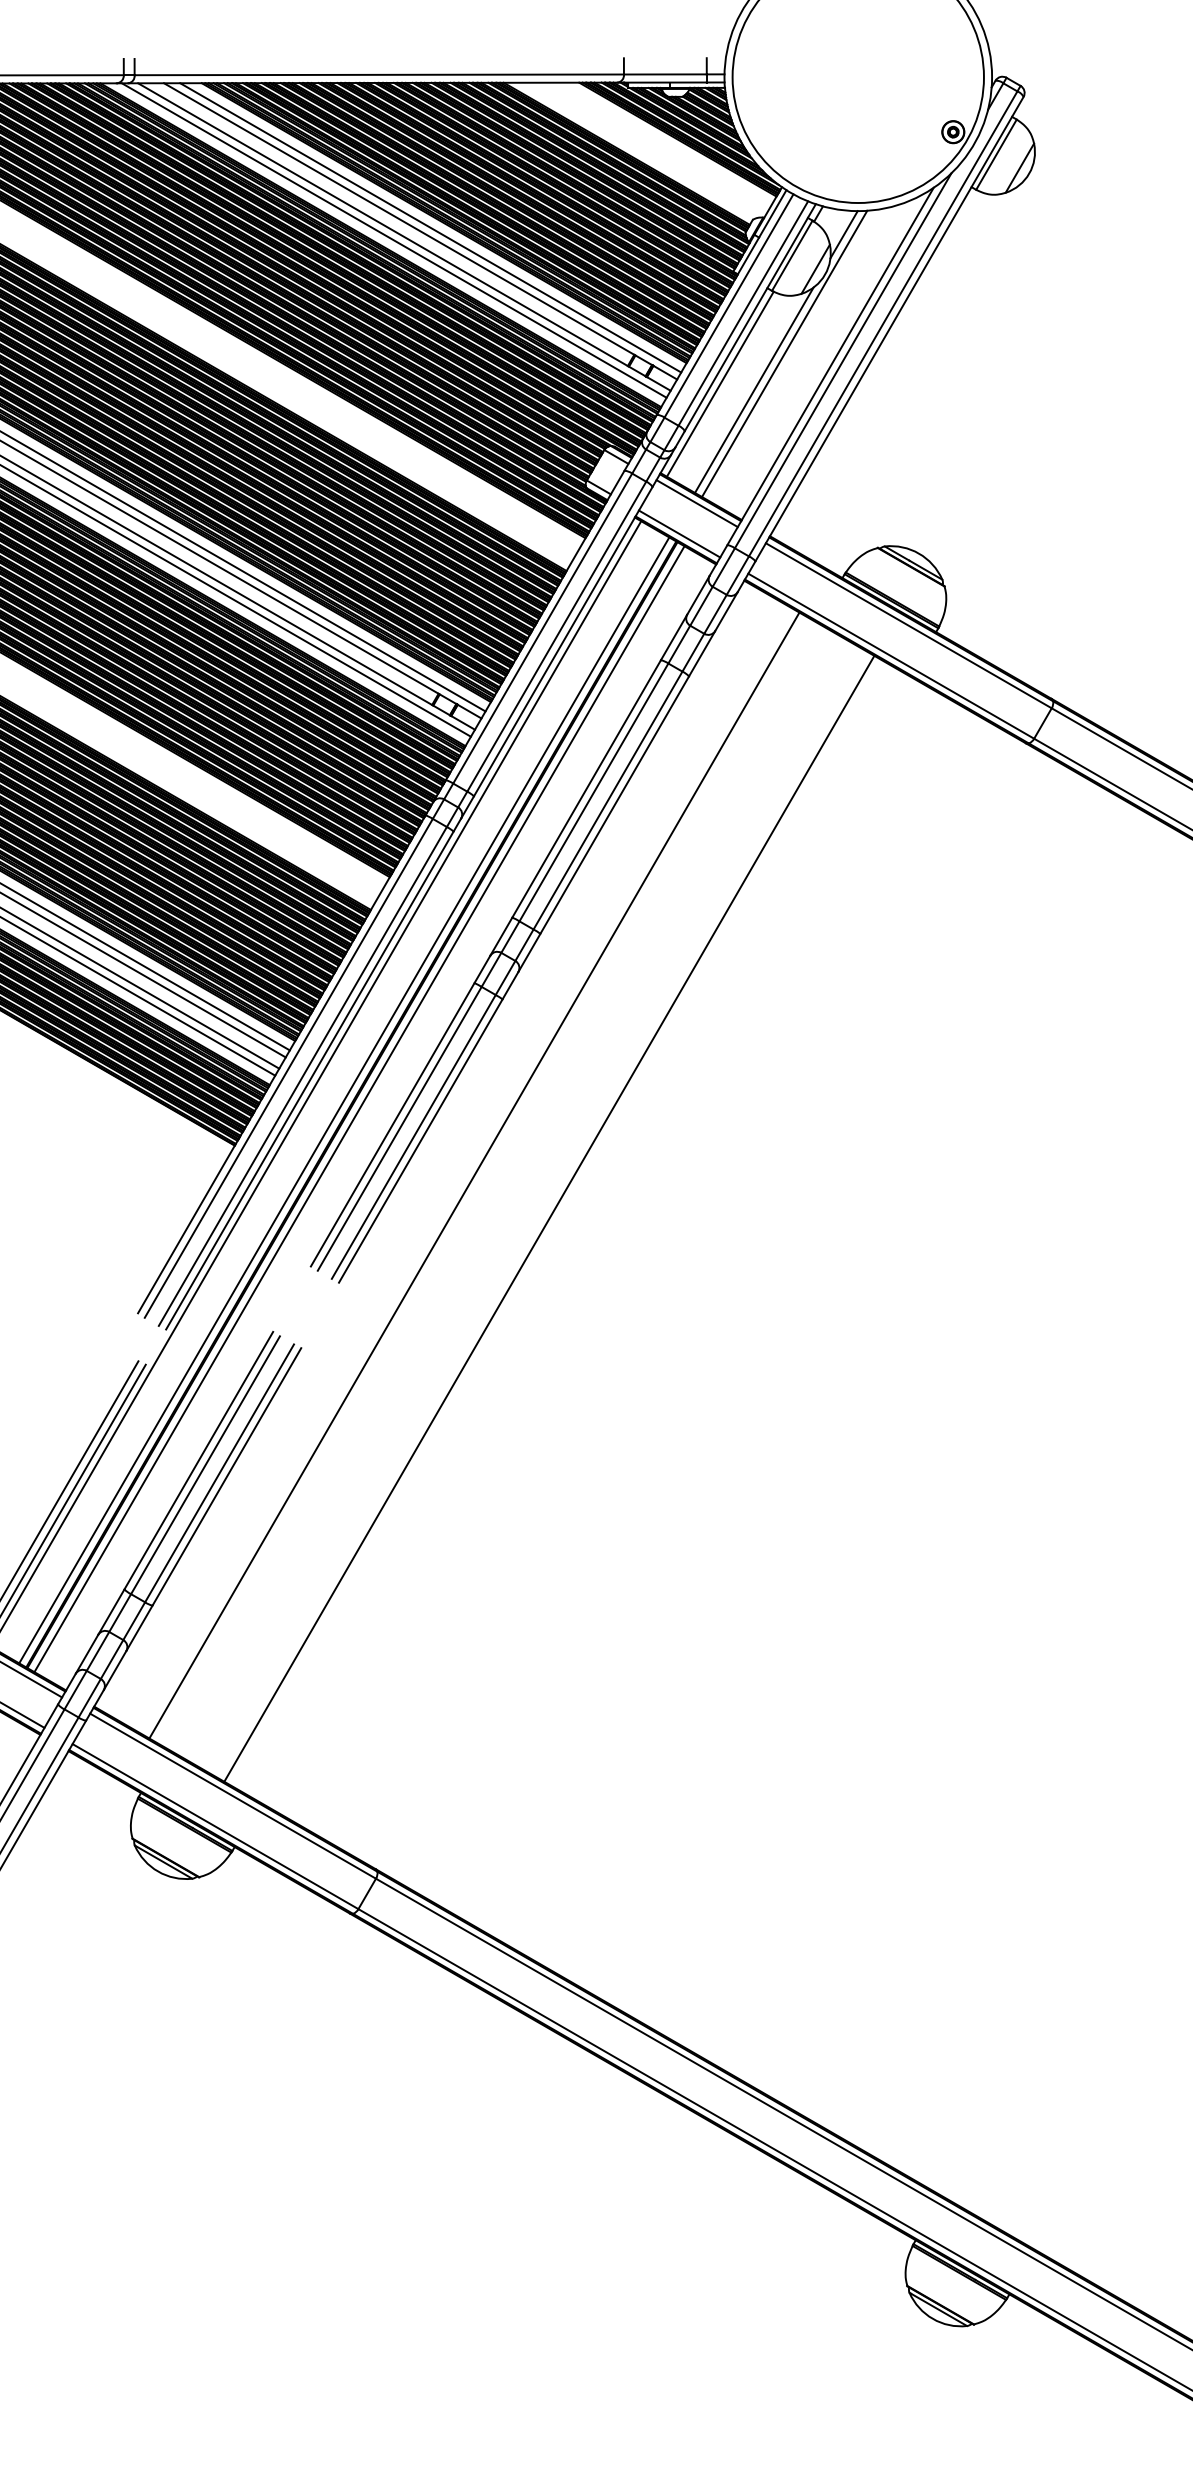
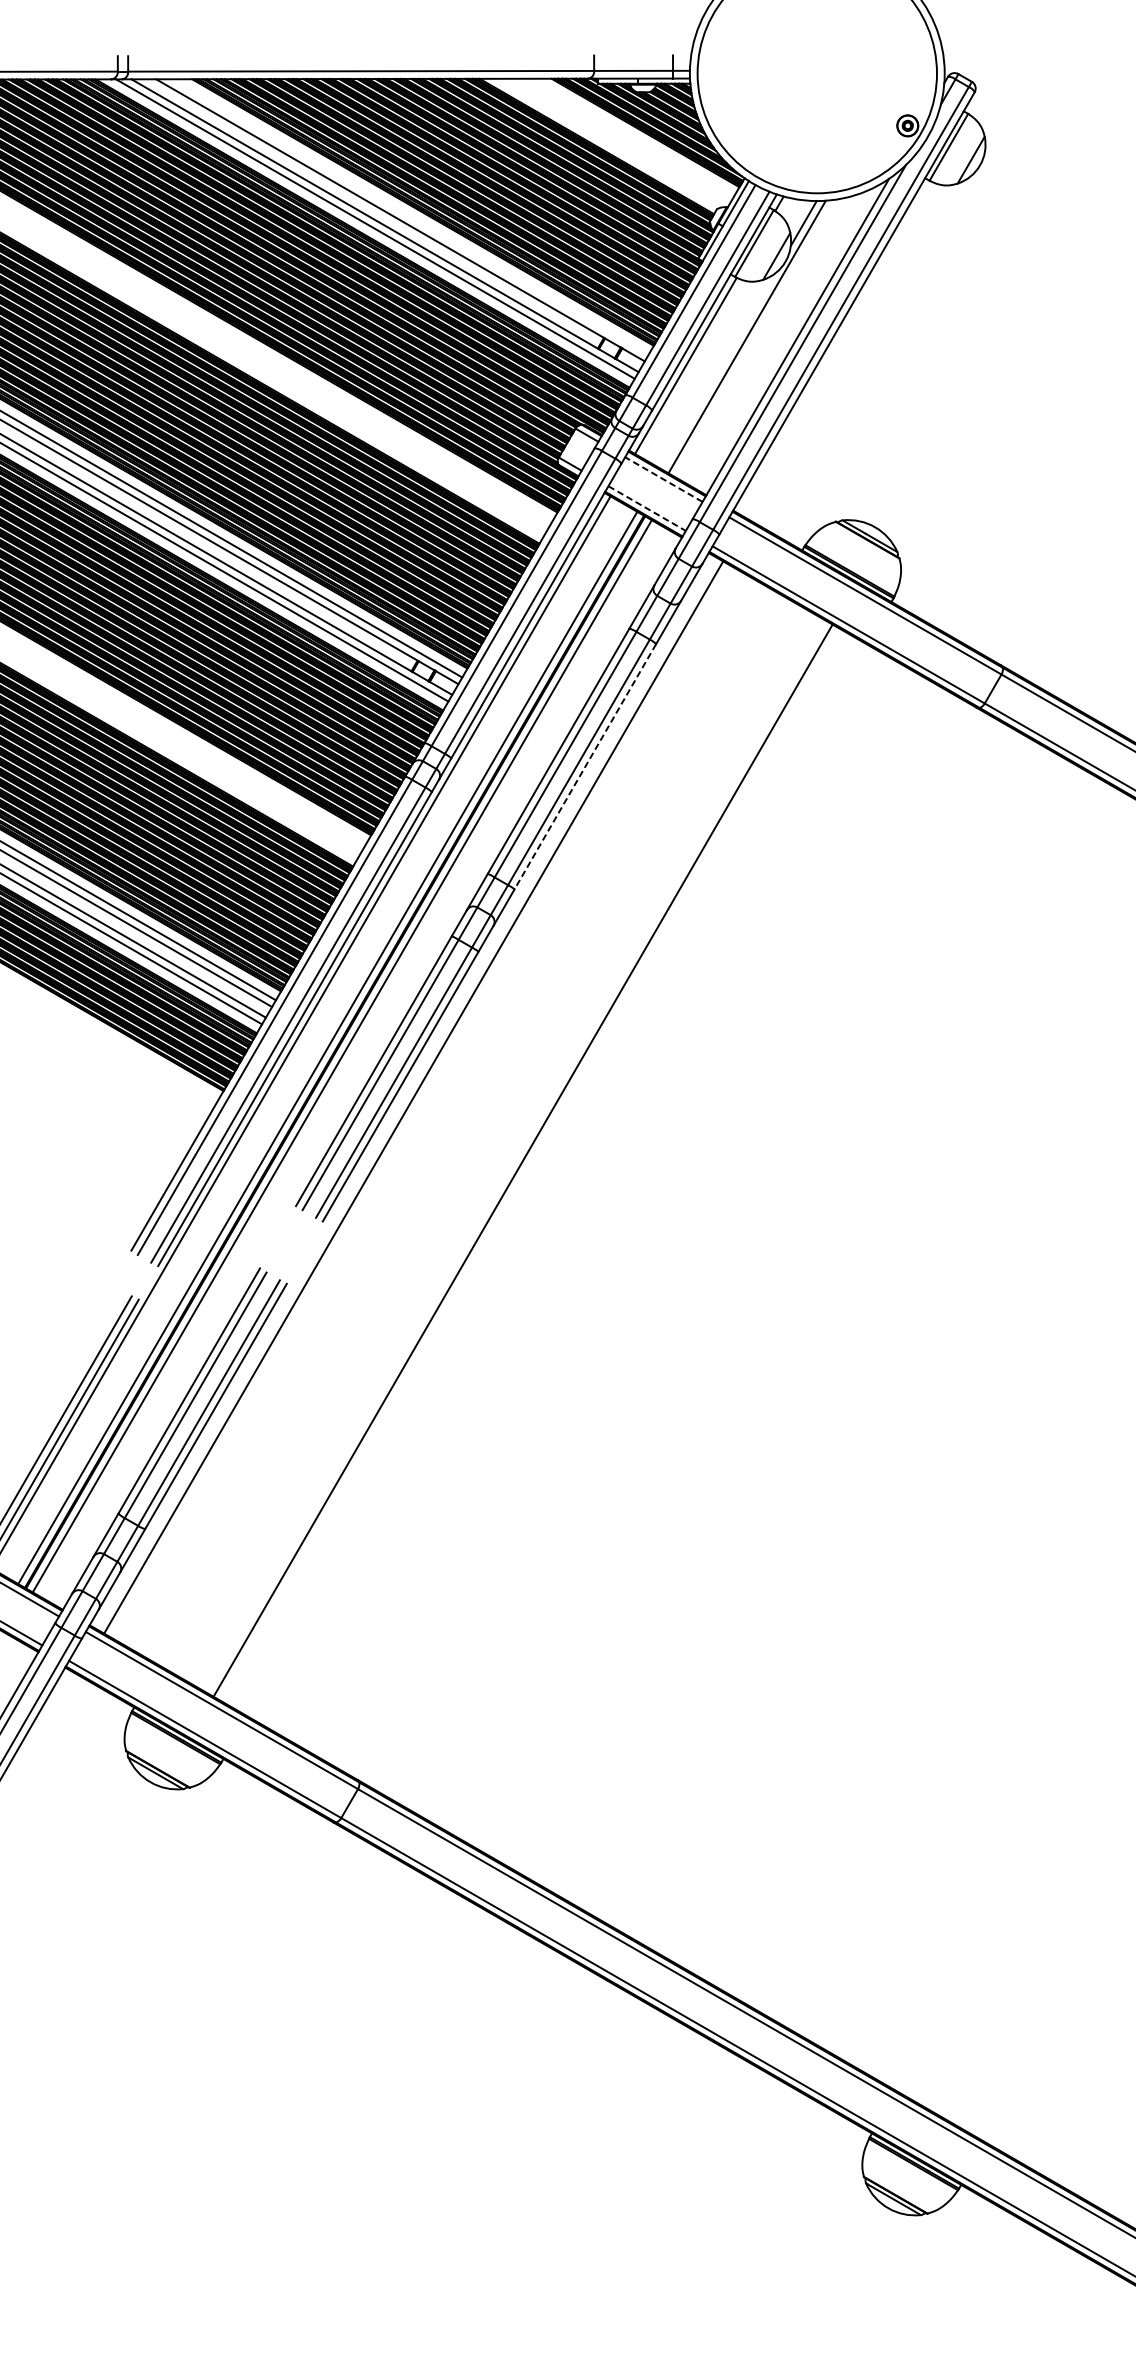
line: (430, 227) -> (409, 216), removed
line: (754, 389) -> (718, 370), removed
line: (697, 503) -> (664, 479), solid -> dashed
line: (679, 534) -> (647, 509), solid -> dashed
line: (614, 805) -> (585, 767), solid -> dashed
line: (474, 1175) -> (413, 1097), moved

